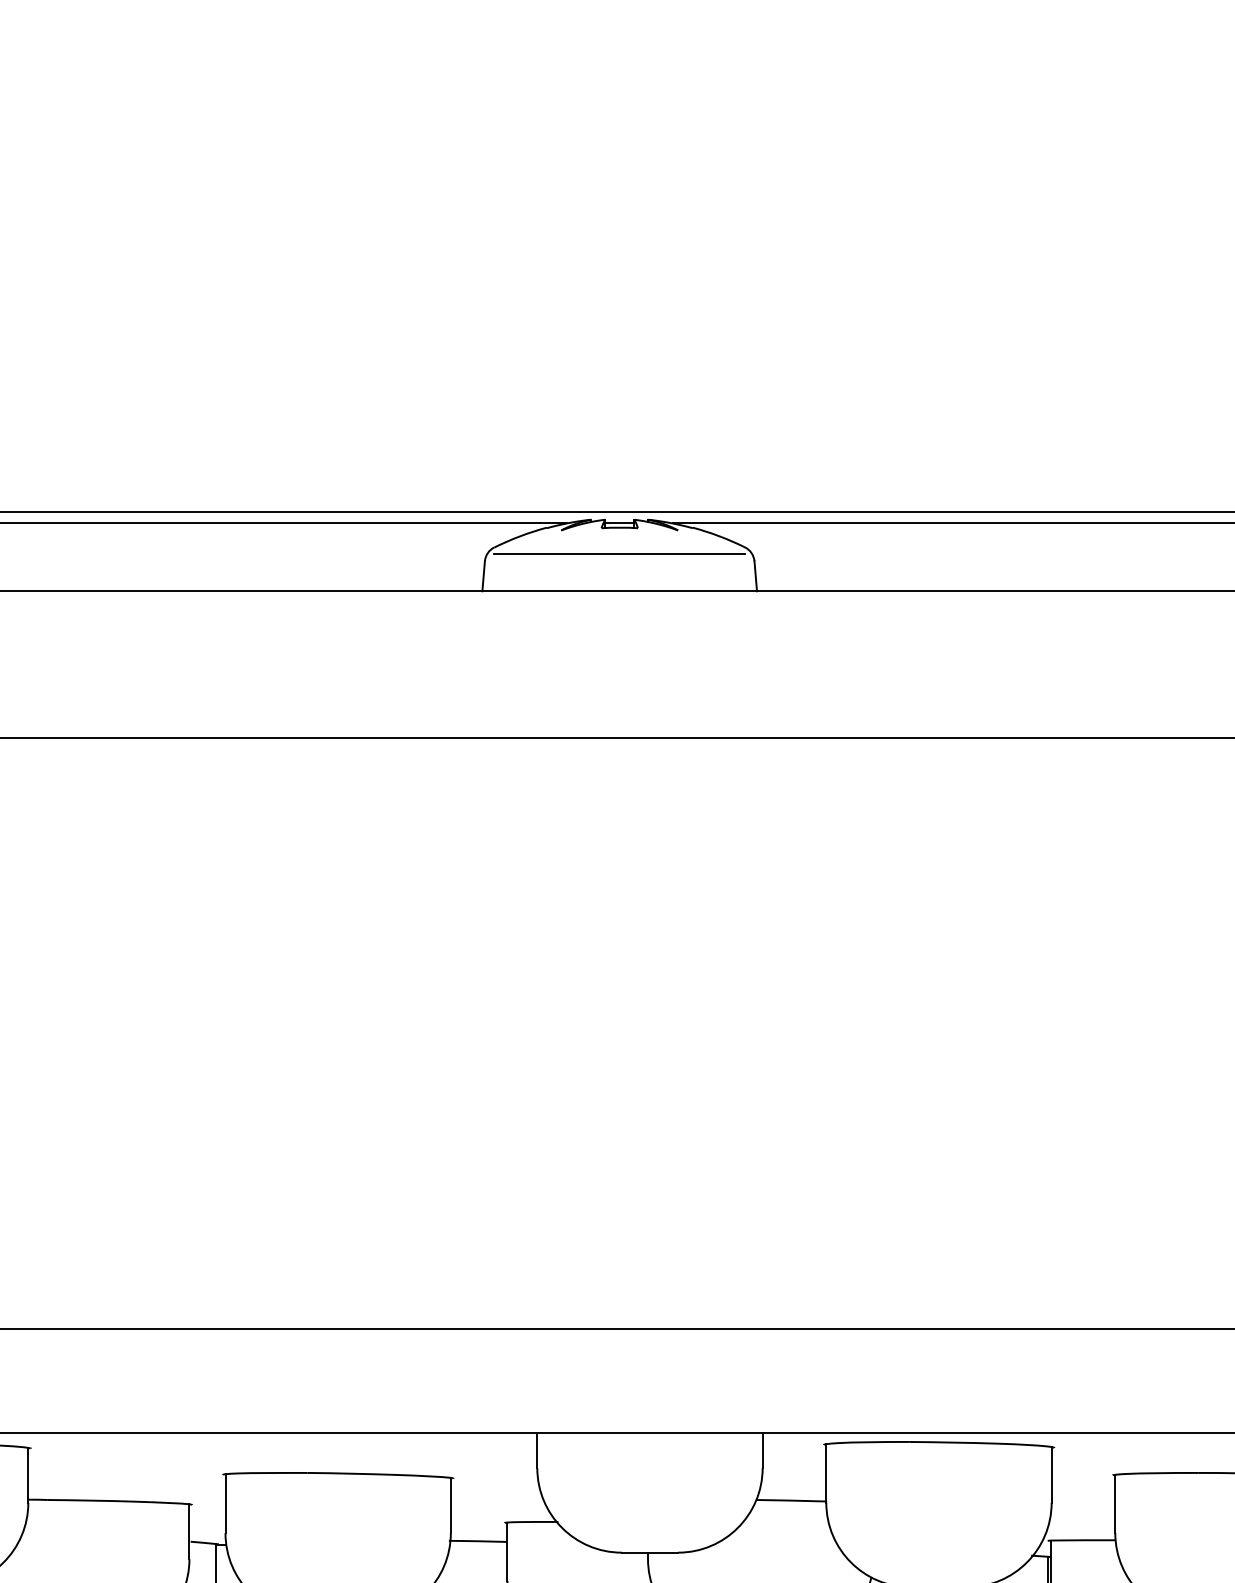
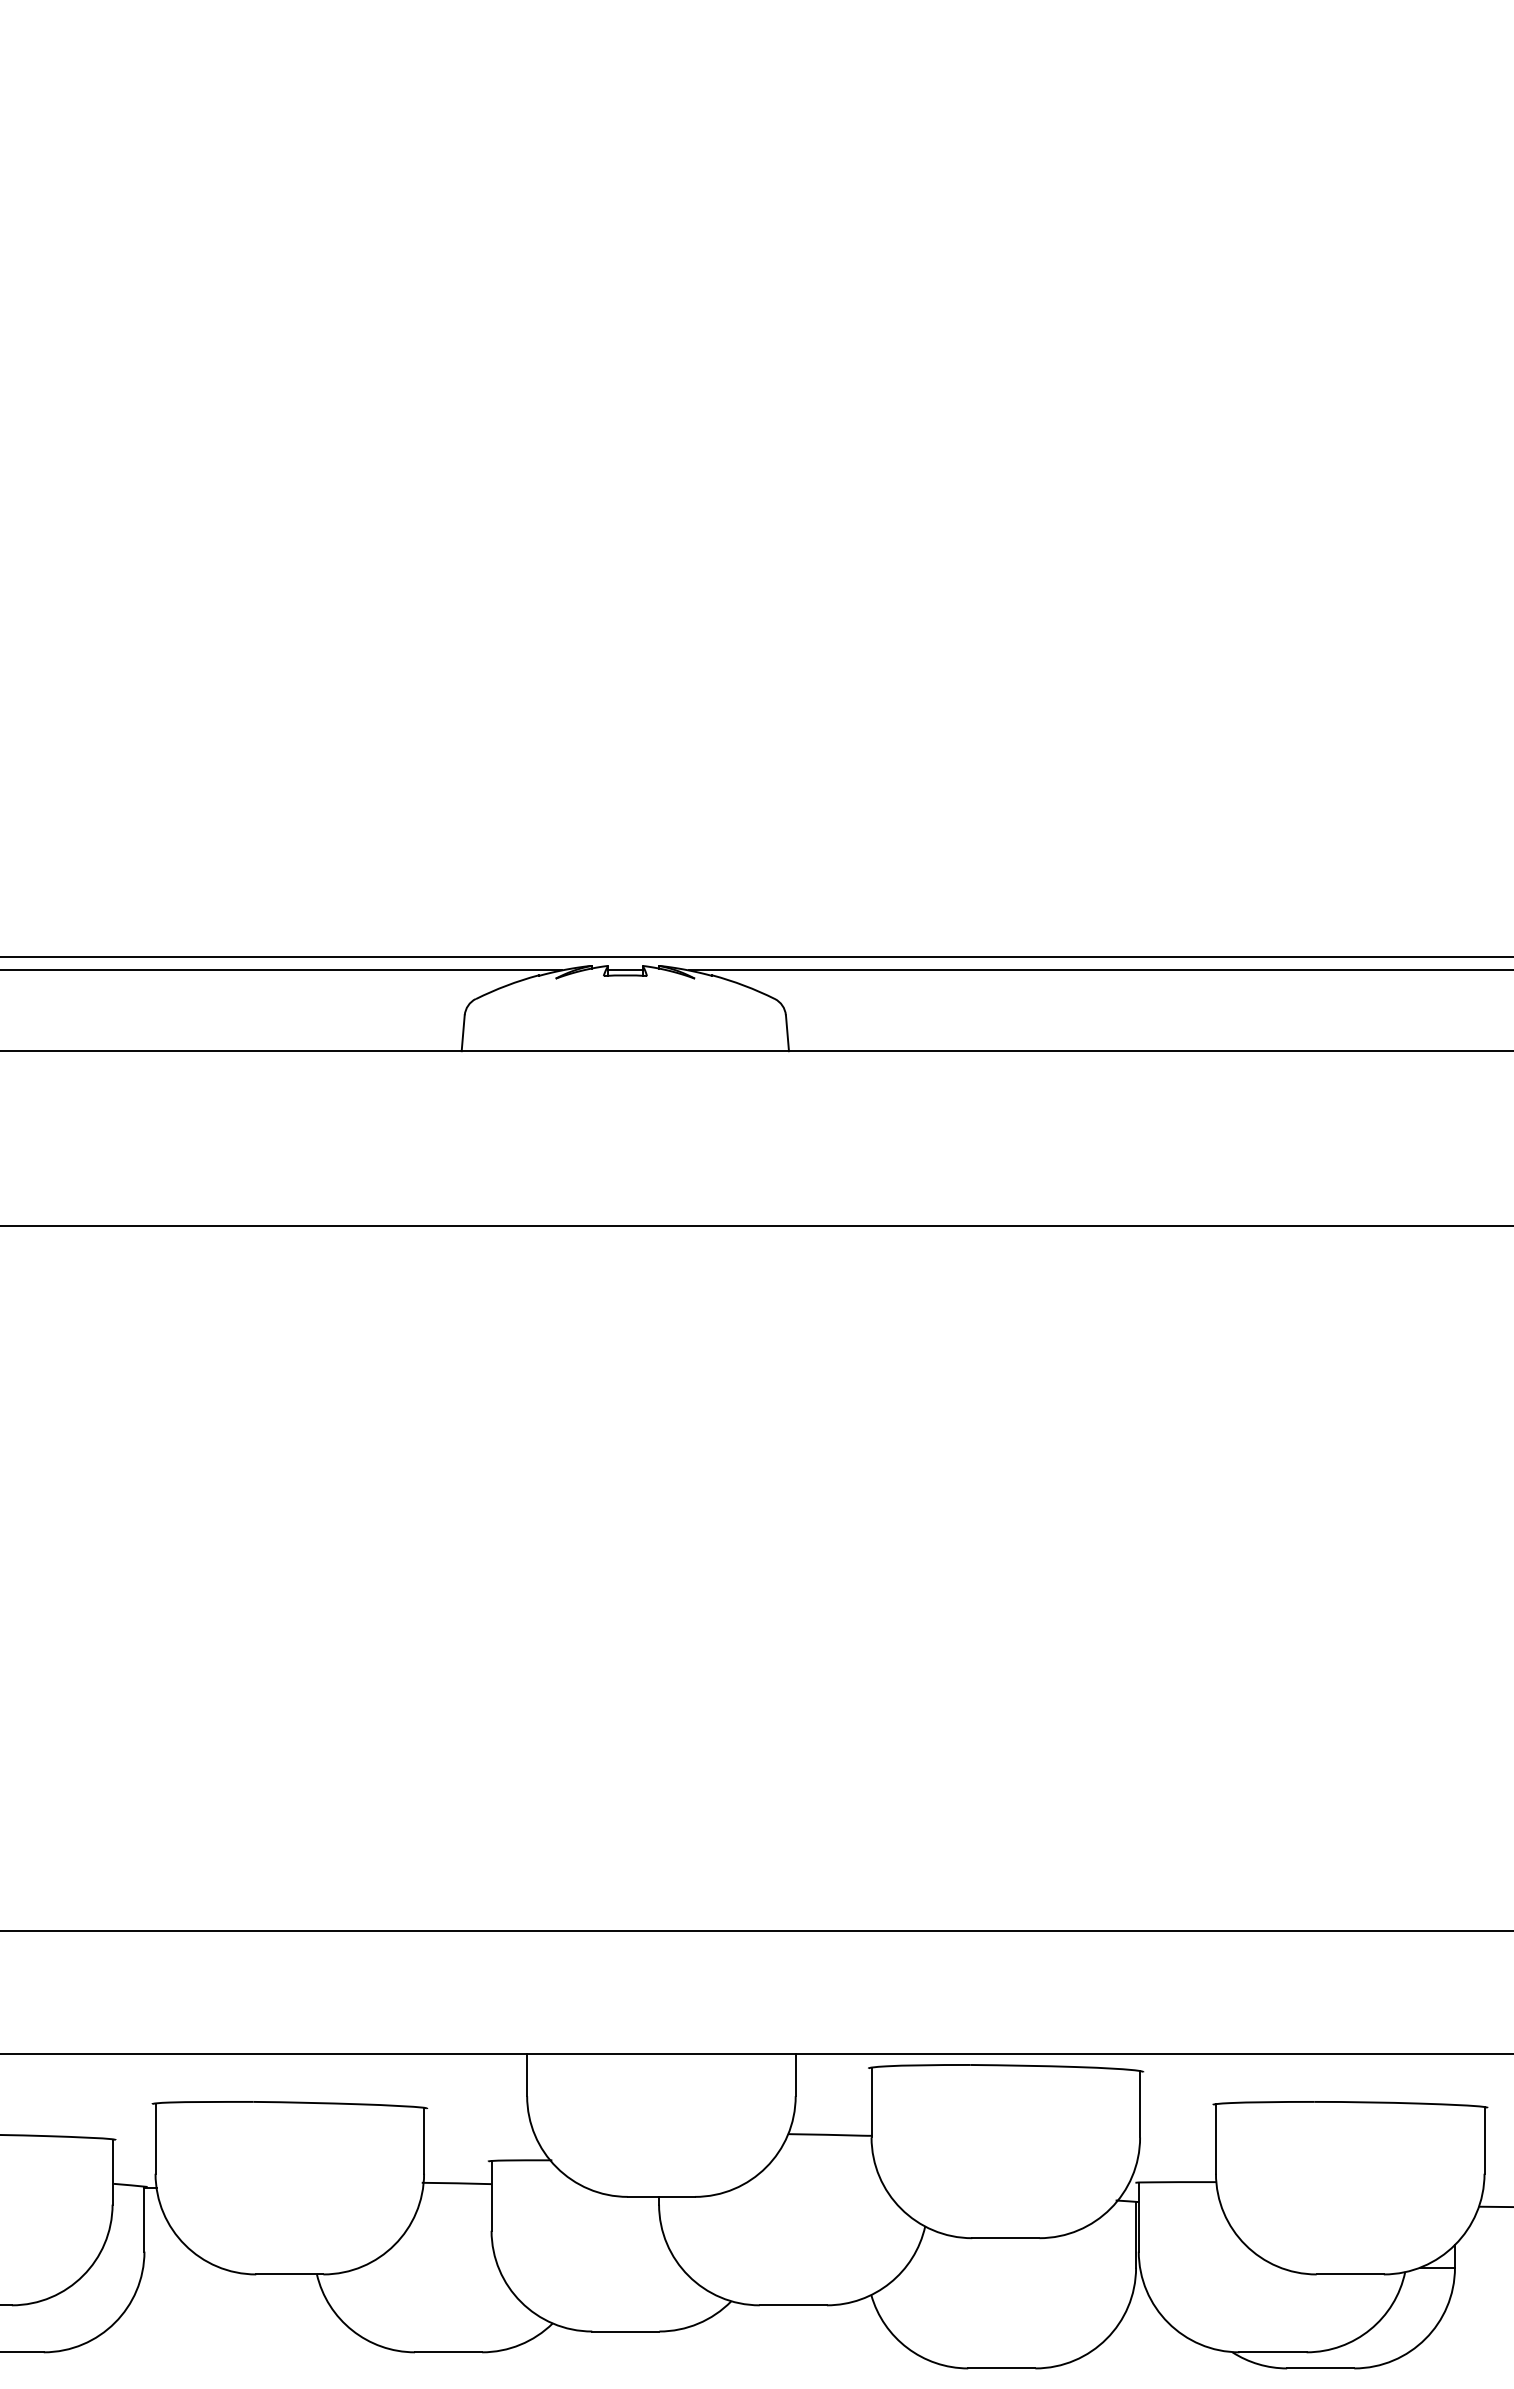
line: (619, 554) -> (624, 1007), removed

